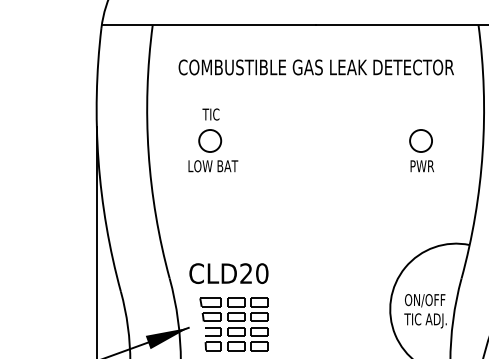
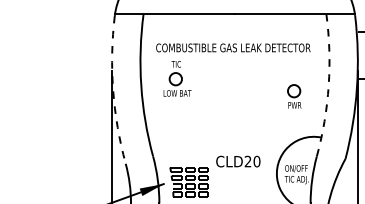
text: (316, 66) -> (233, 47), moved
part: (421, 150) -> (294, 96), moved
arc: (482, 152) -> (328, 85), solid -> dashed
arc: (99, 161) -> (113, 90), solid -> dashed
text: (229, 273) -> (238, 161), moved

